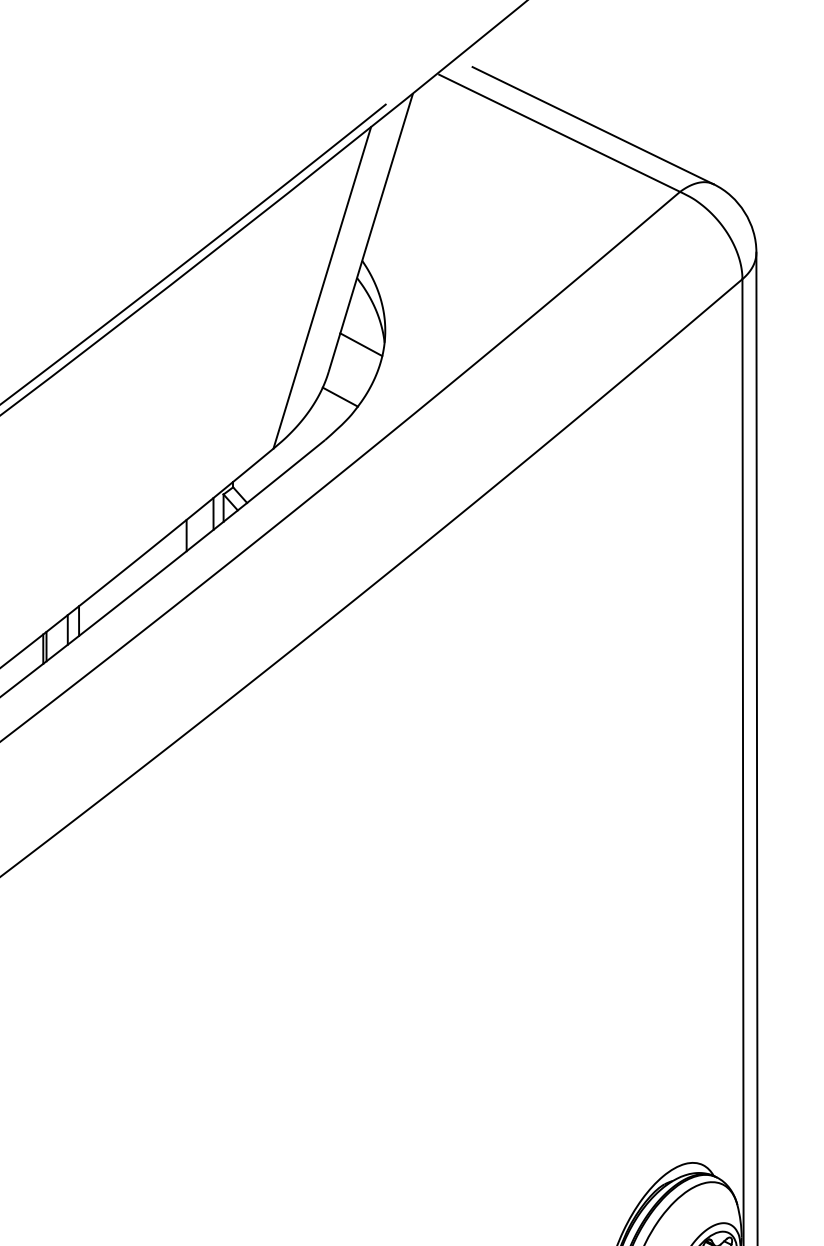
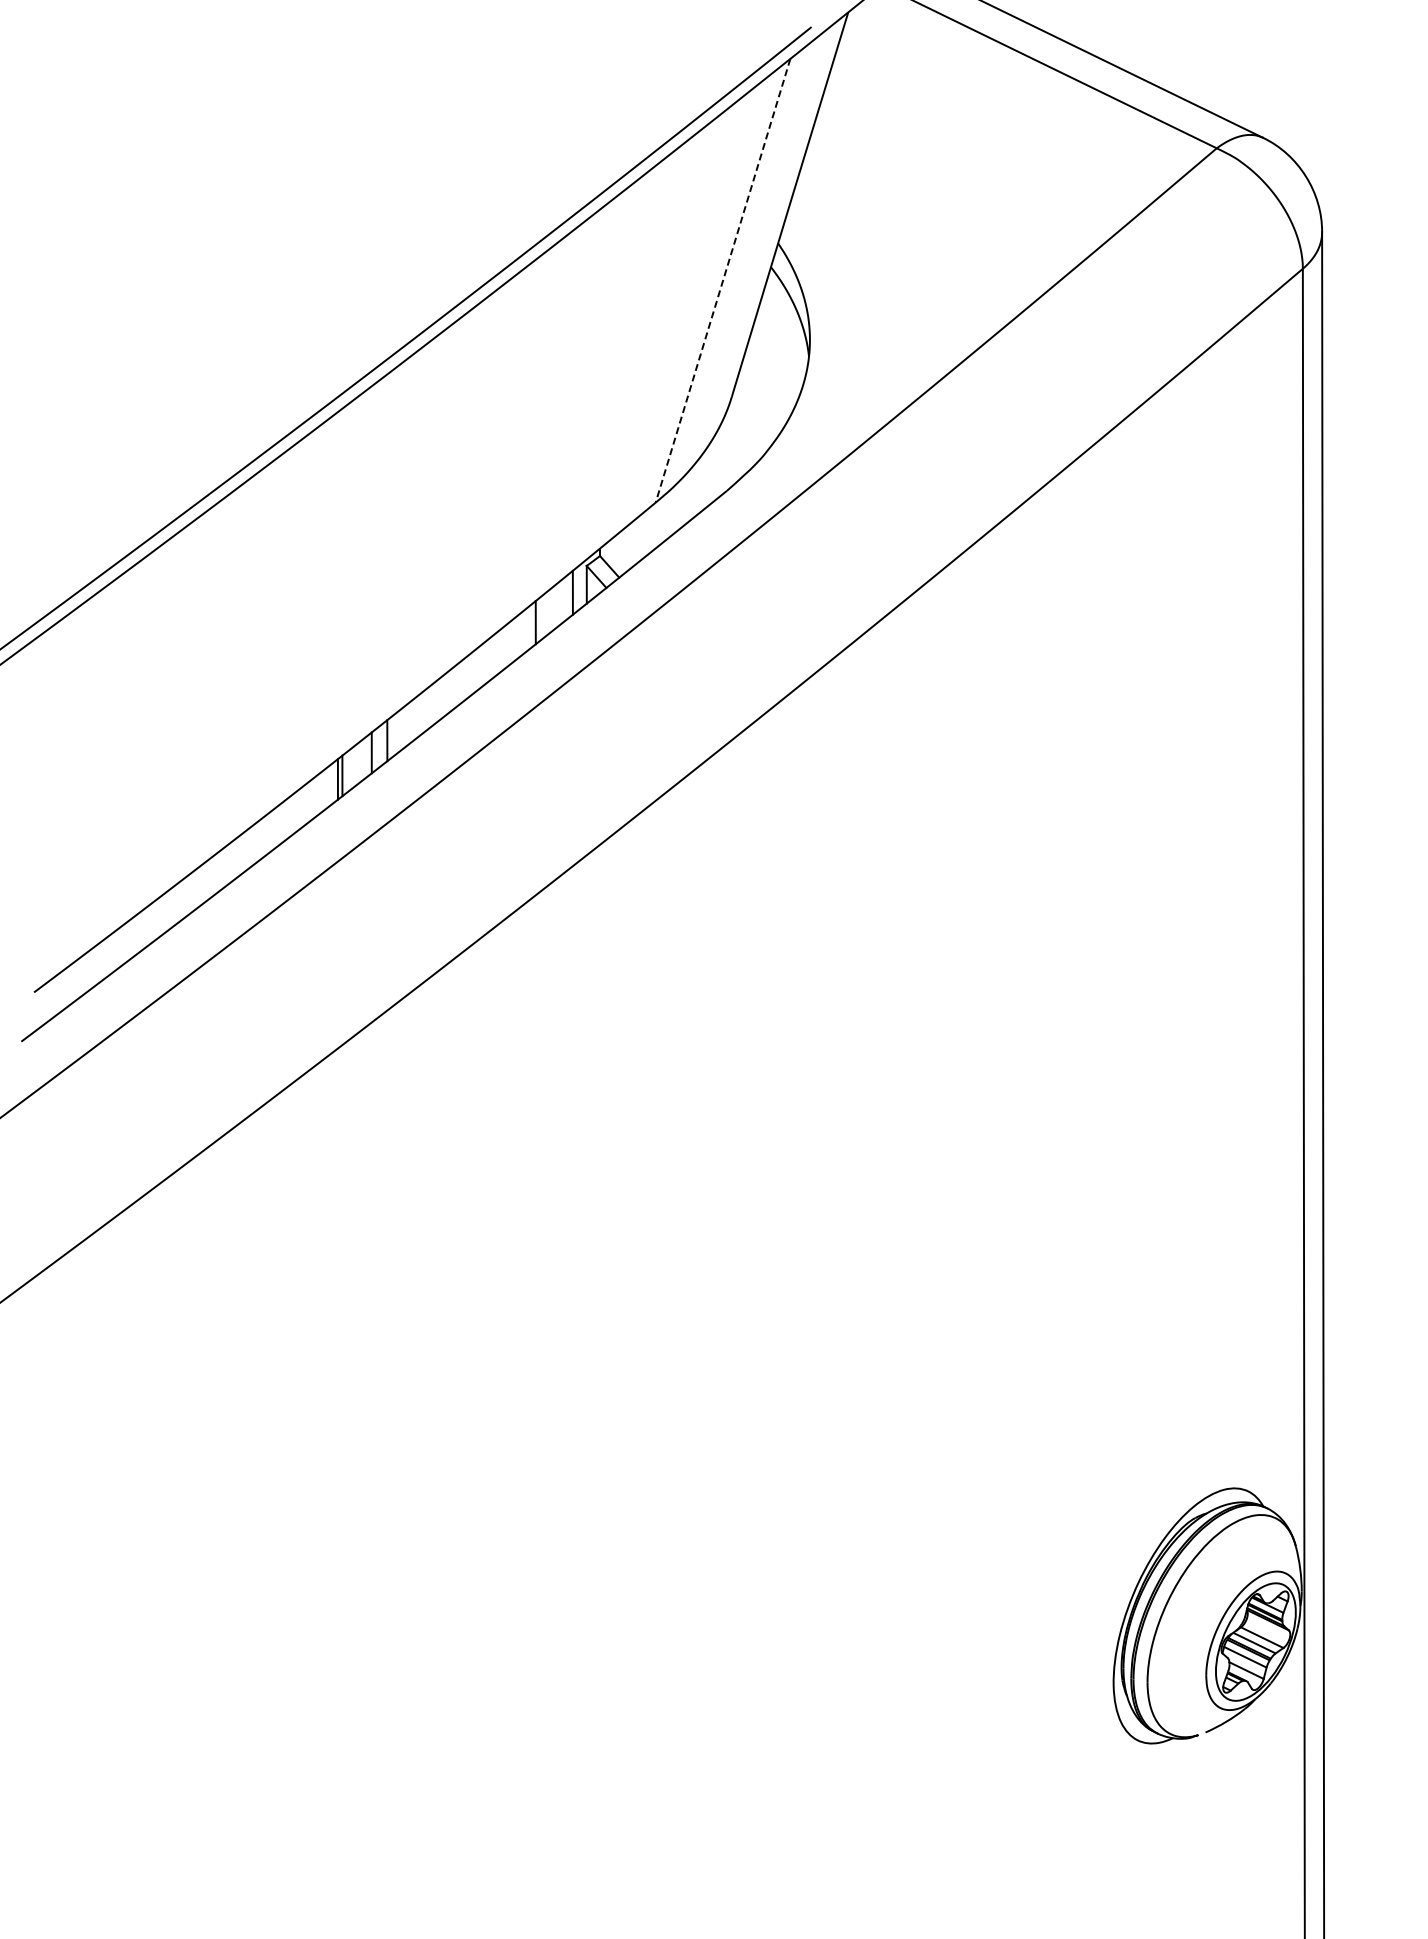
line: (322, 287) -> (723, 280), solid -> dashed
line: (361, 344) -> (776, 358), removed
line: (340, 397) -> (747, 431), removed

